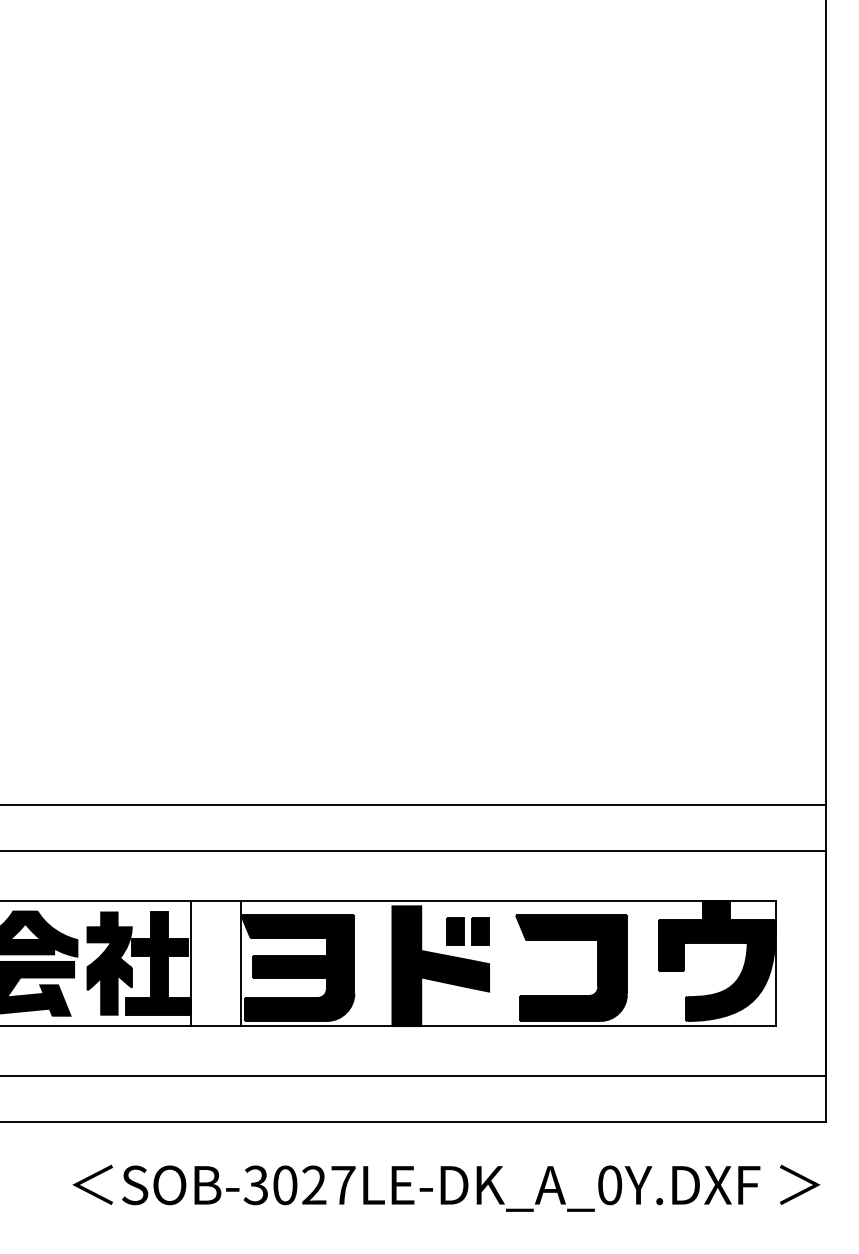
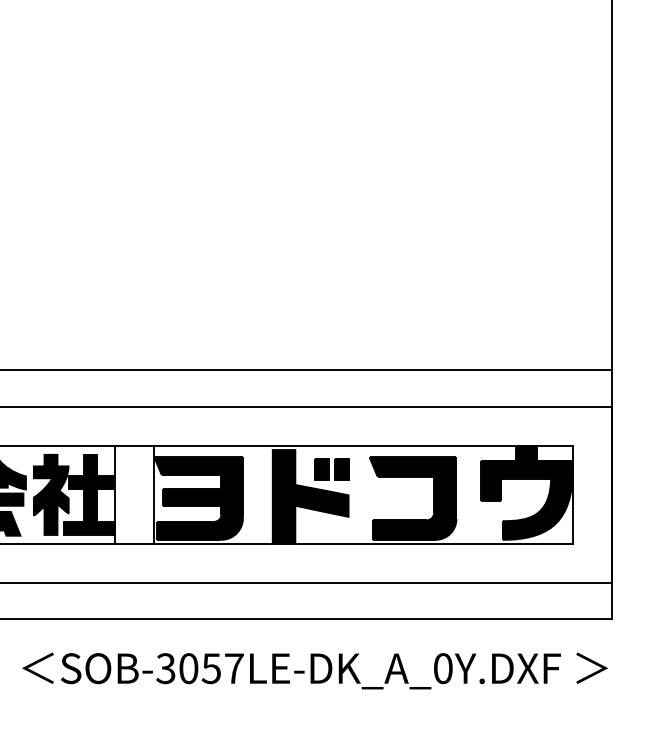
text: (313, 1185) -> (210, 668), SOB-3027LE-DK_A_0Y.DXF -> SOB-3057LE-DK_A_0Y.DXF

